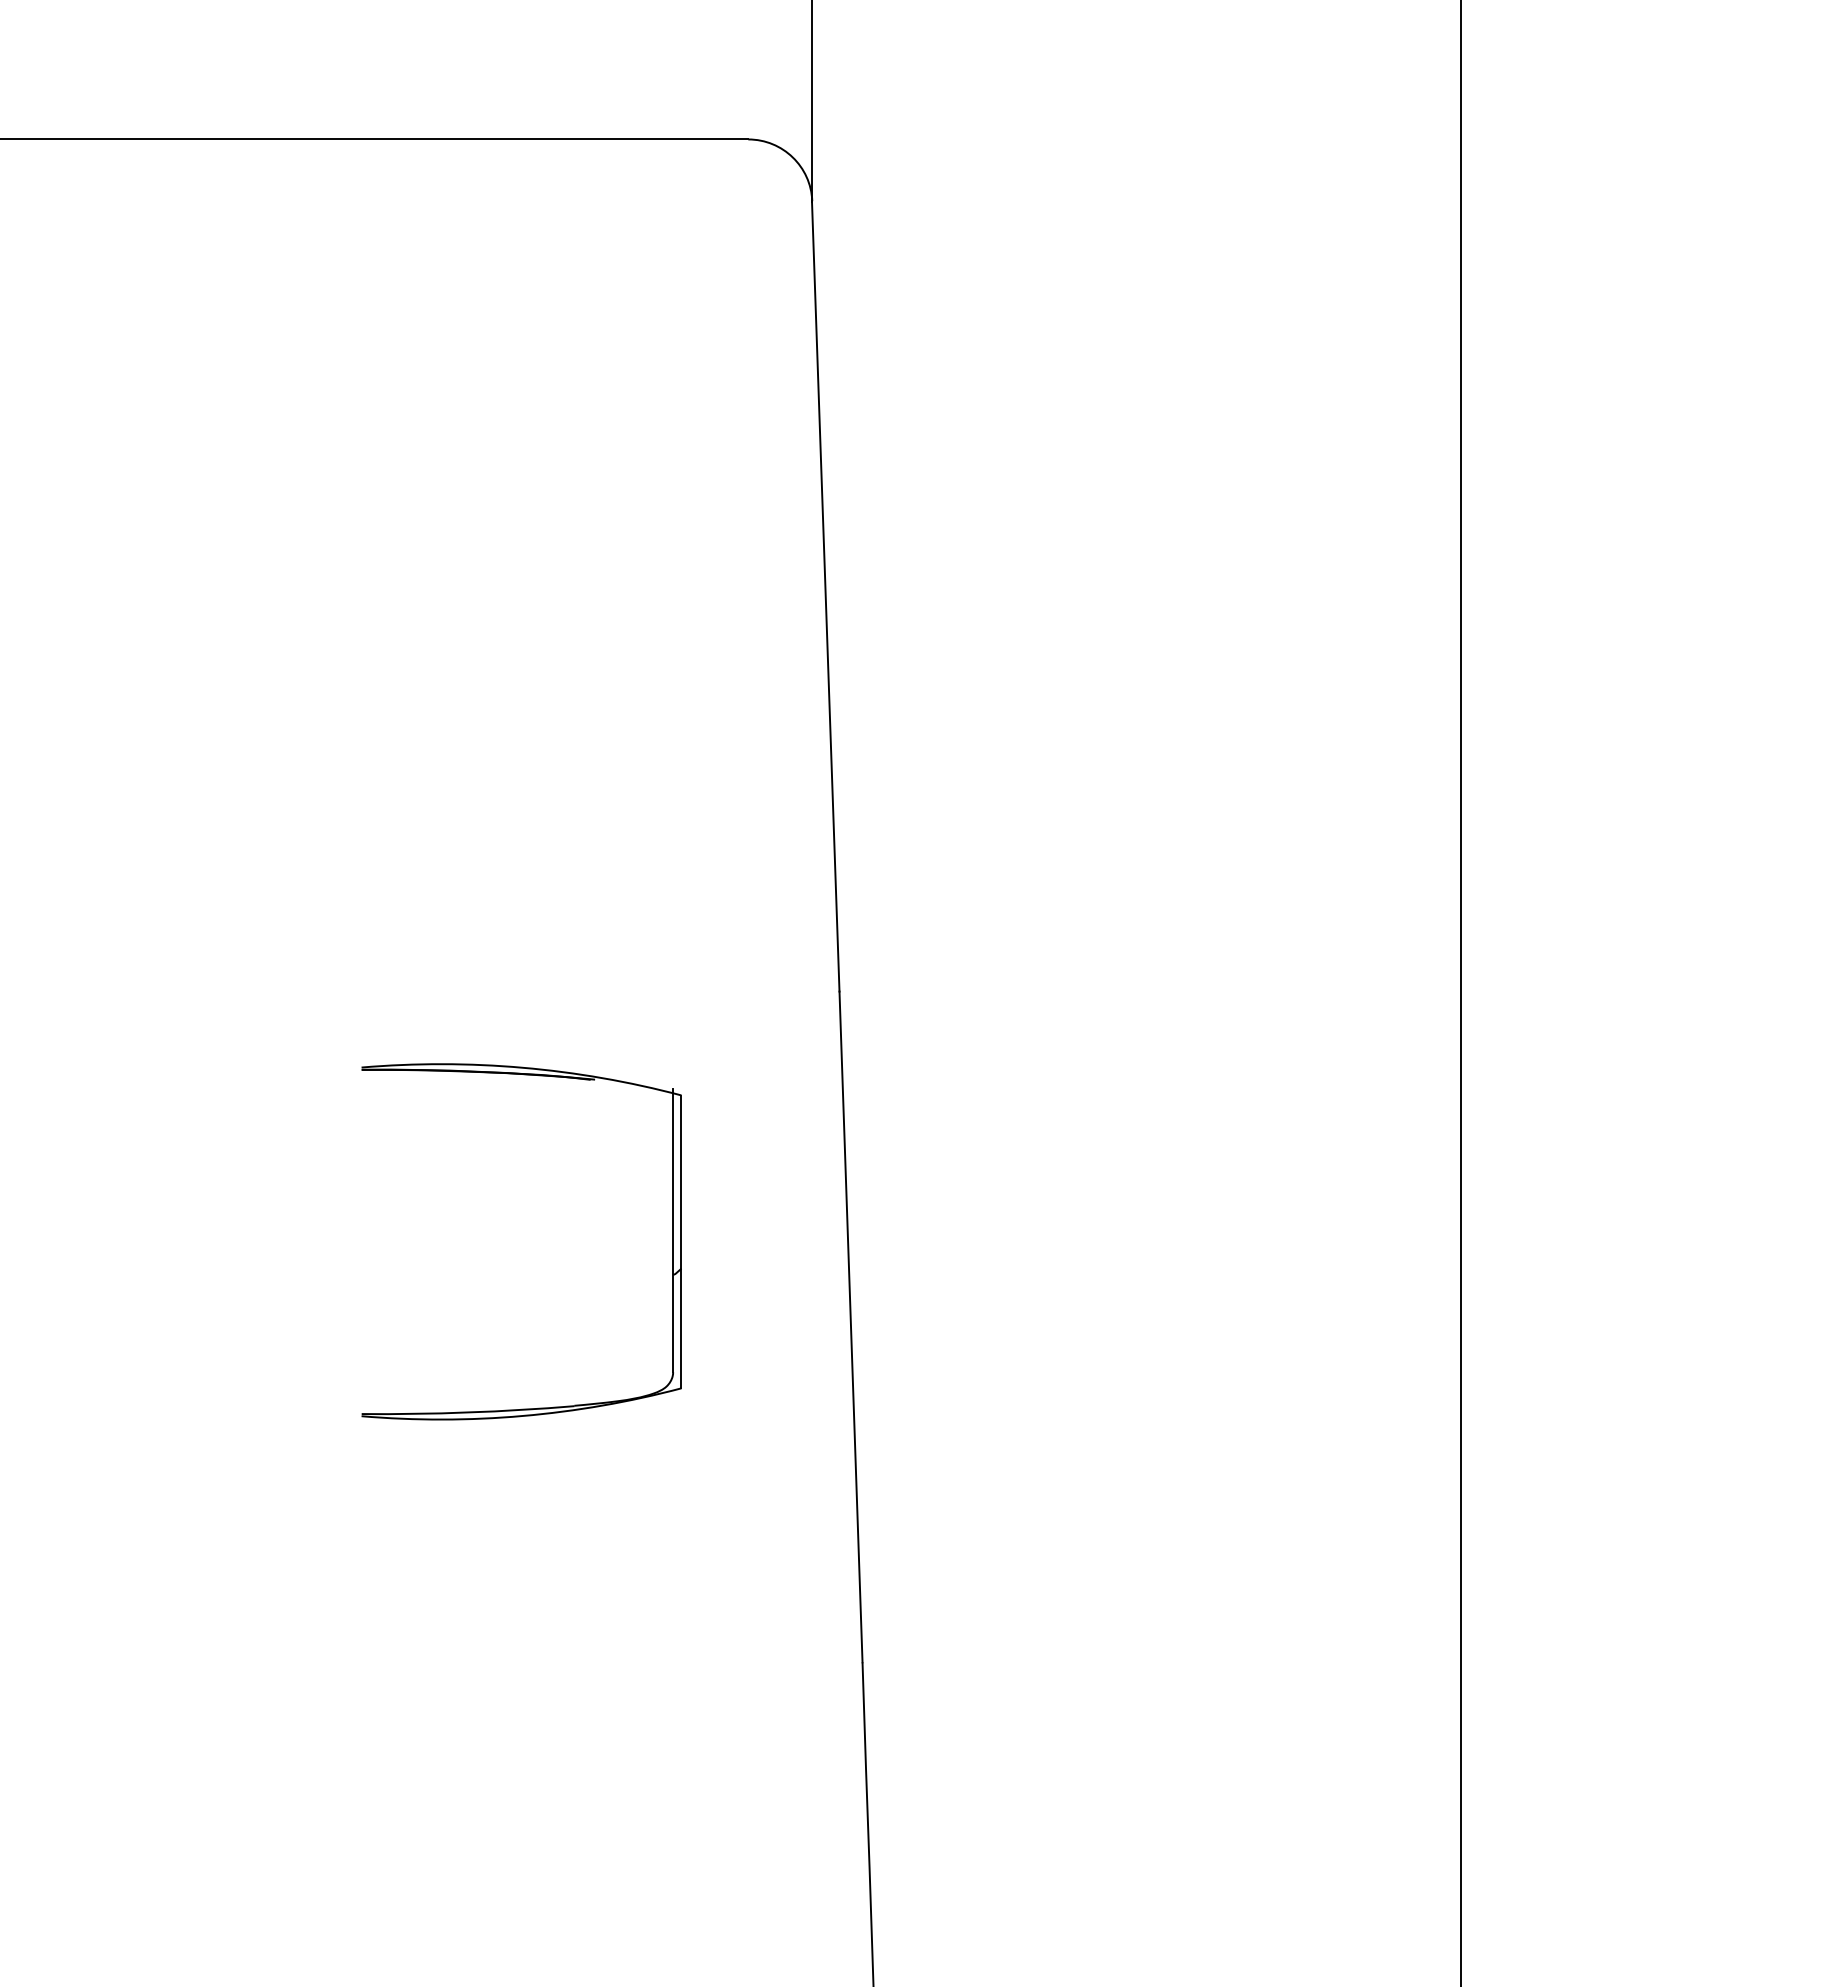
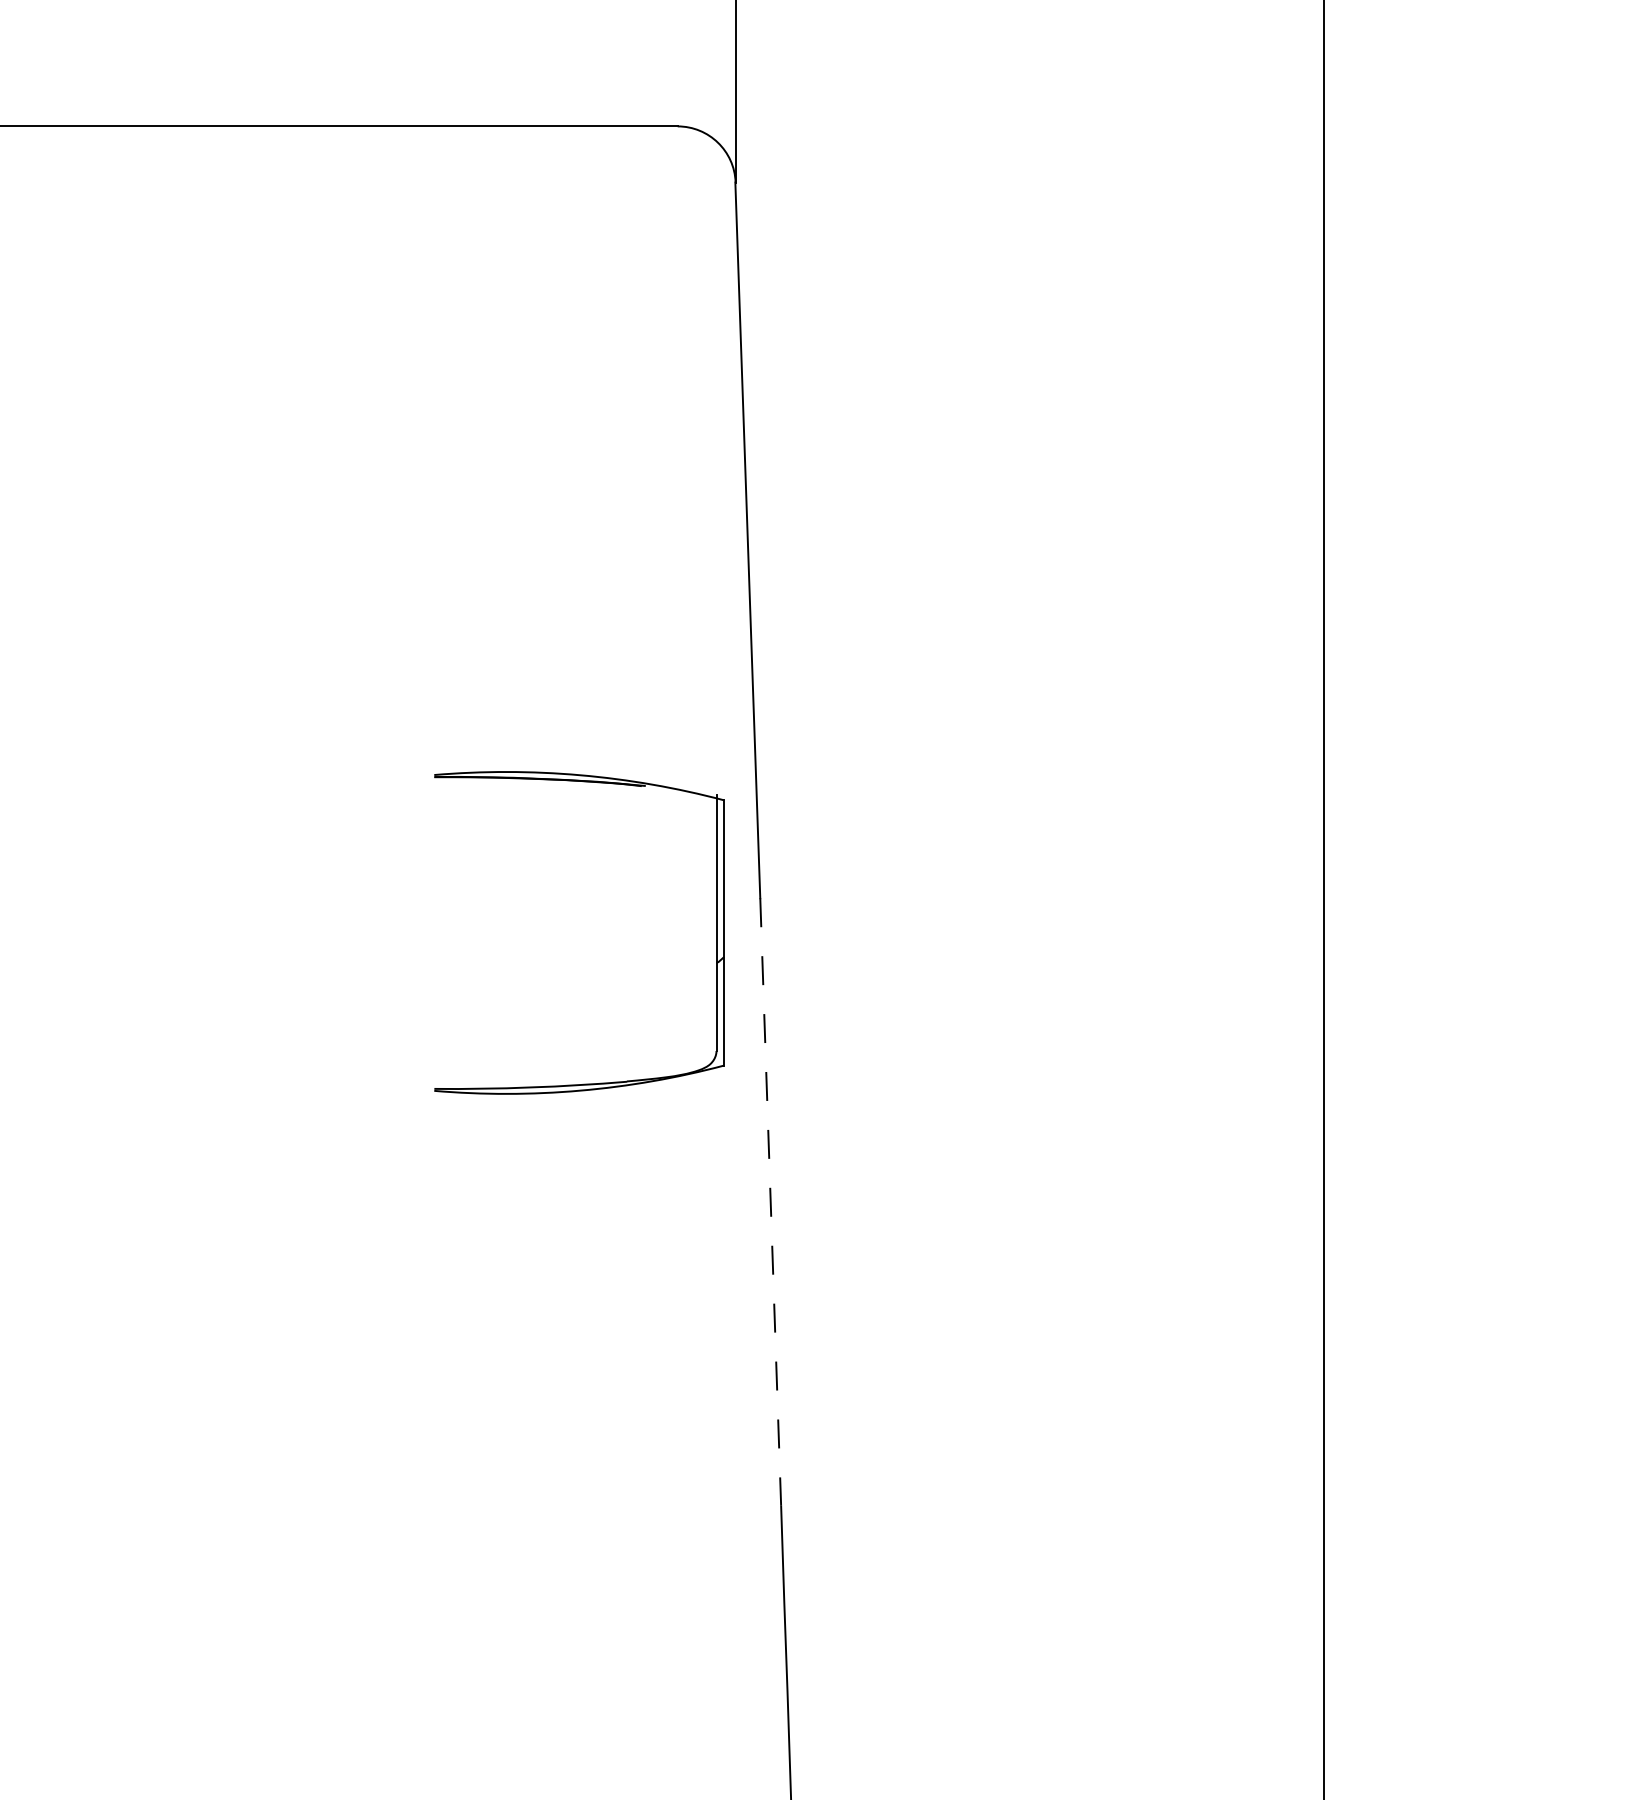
part: (672, 1241) -> (715, 932), moved
line: (851, 1326) -> (771, 1201), solid -> dashed

